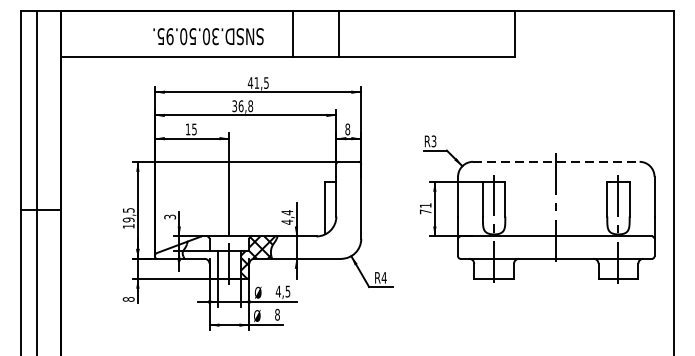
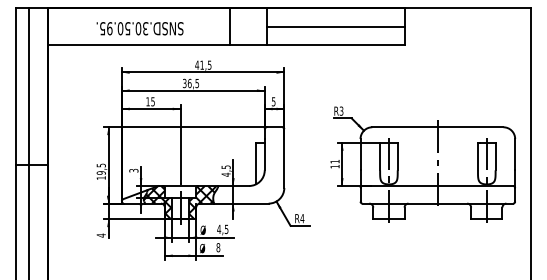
line: (426, 33) -> (335, 26), added
text: (207, 36) -> (139, 28), moved
text: (250, 106) -> (197, 83), 36,8 -> 36,5
text: (347, 129) -> (273, 101), 8 -> 5
line: (555, 162) -> (437, 127), dashed -> solid
text: (424, 211) -> (334, 166), 71 -> 11
text: (286, 212) -> (225, 167), 4,4 -> 4,5
hatch: (200, 257) -> (157, 202), added
text: (127, 299) -> (100, 235), 8 -> 4

